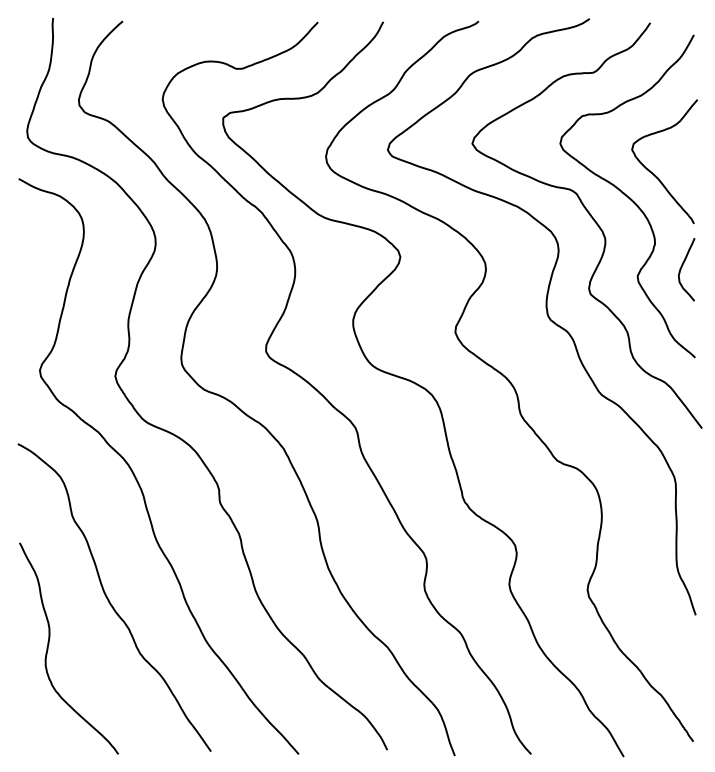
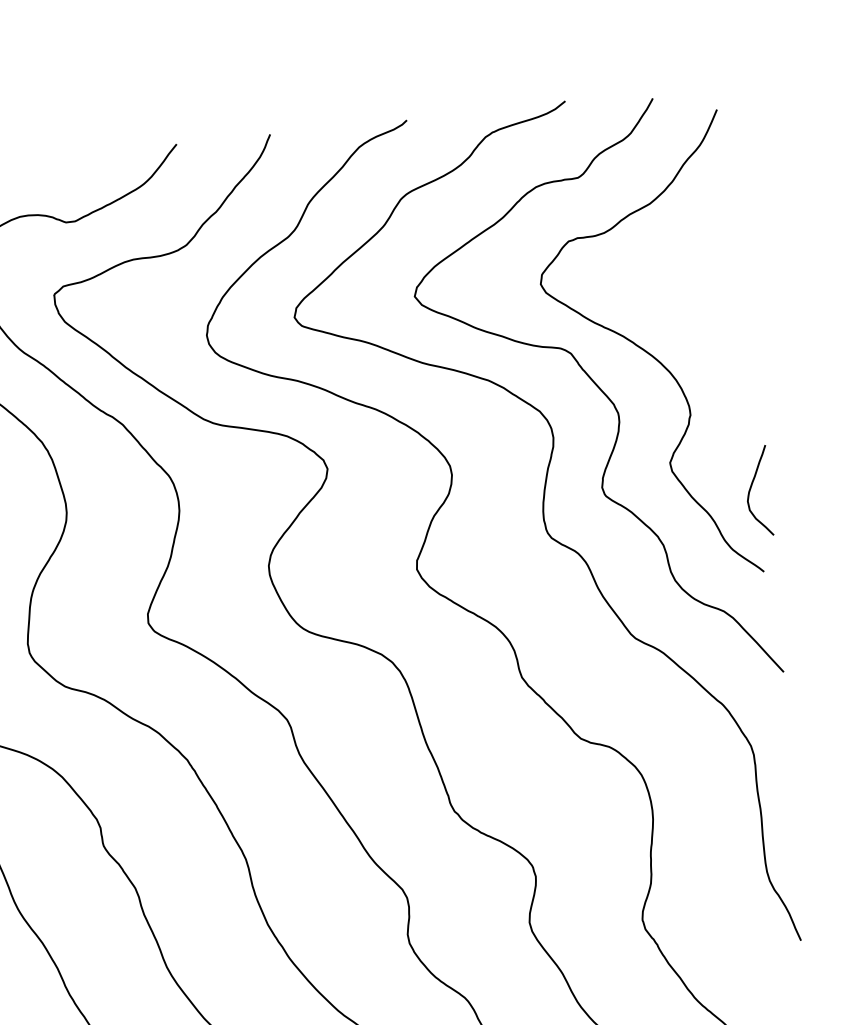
curve: (656, 175) -> (682, 316), removed
curve: (682, 267) -> (751, 488), moved

